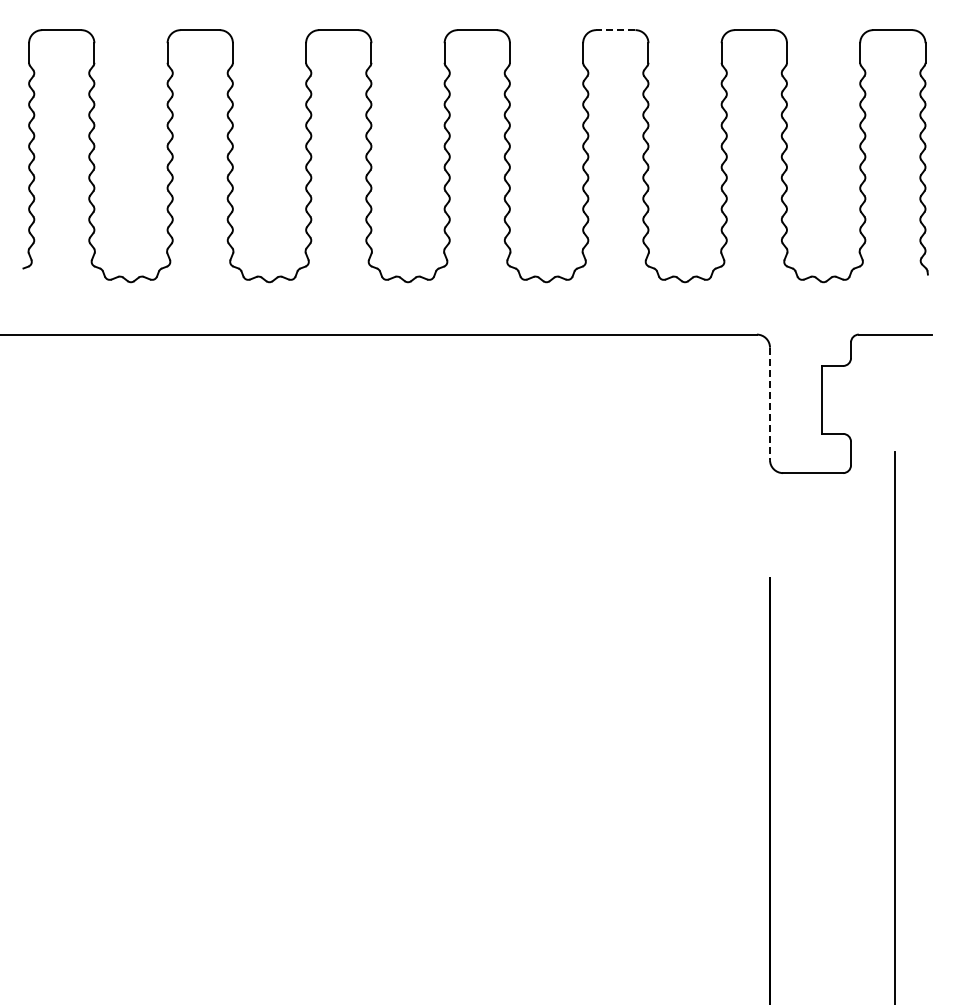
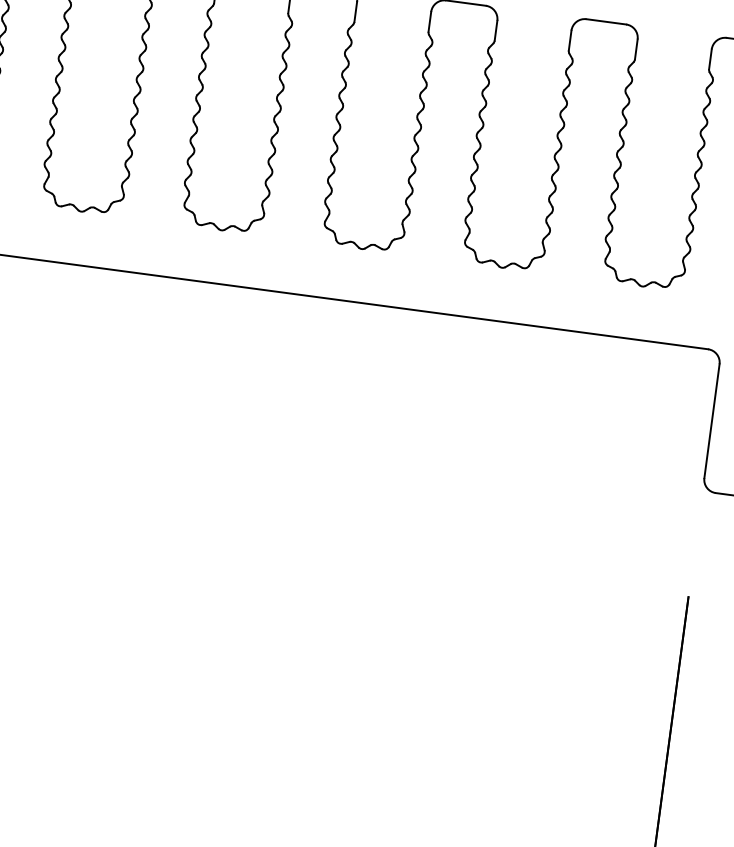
line: (615, 30) -> (605, 22), dashed -> solid
line: (770, 404) -> (712, 421), dashed -> solid

